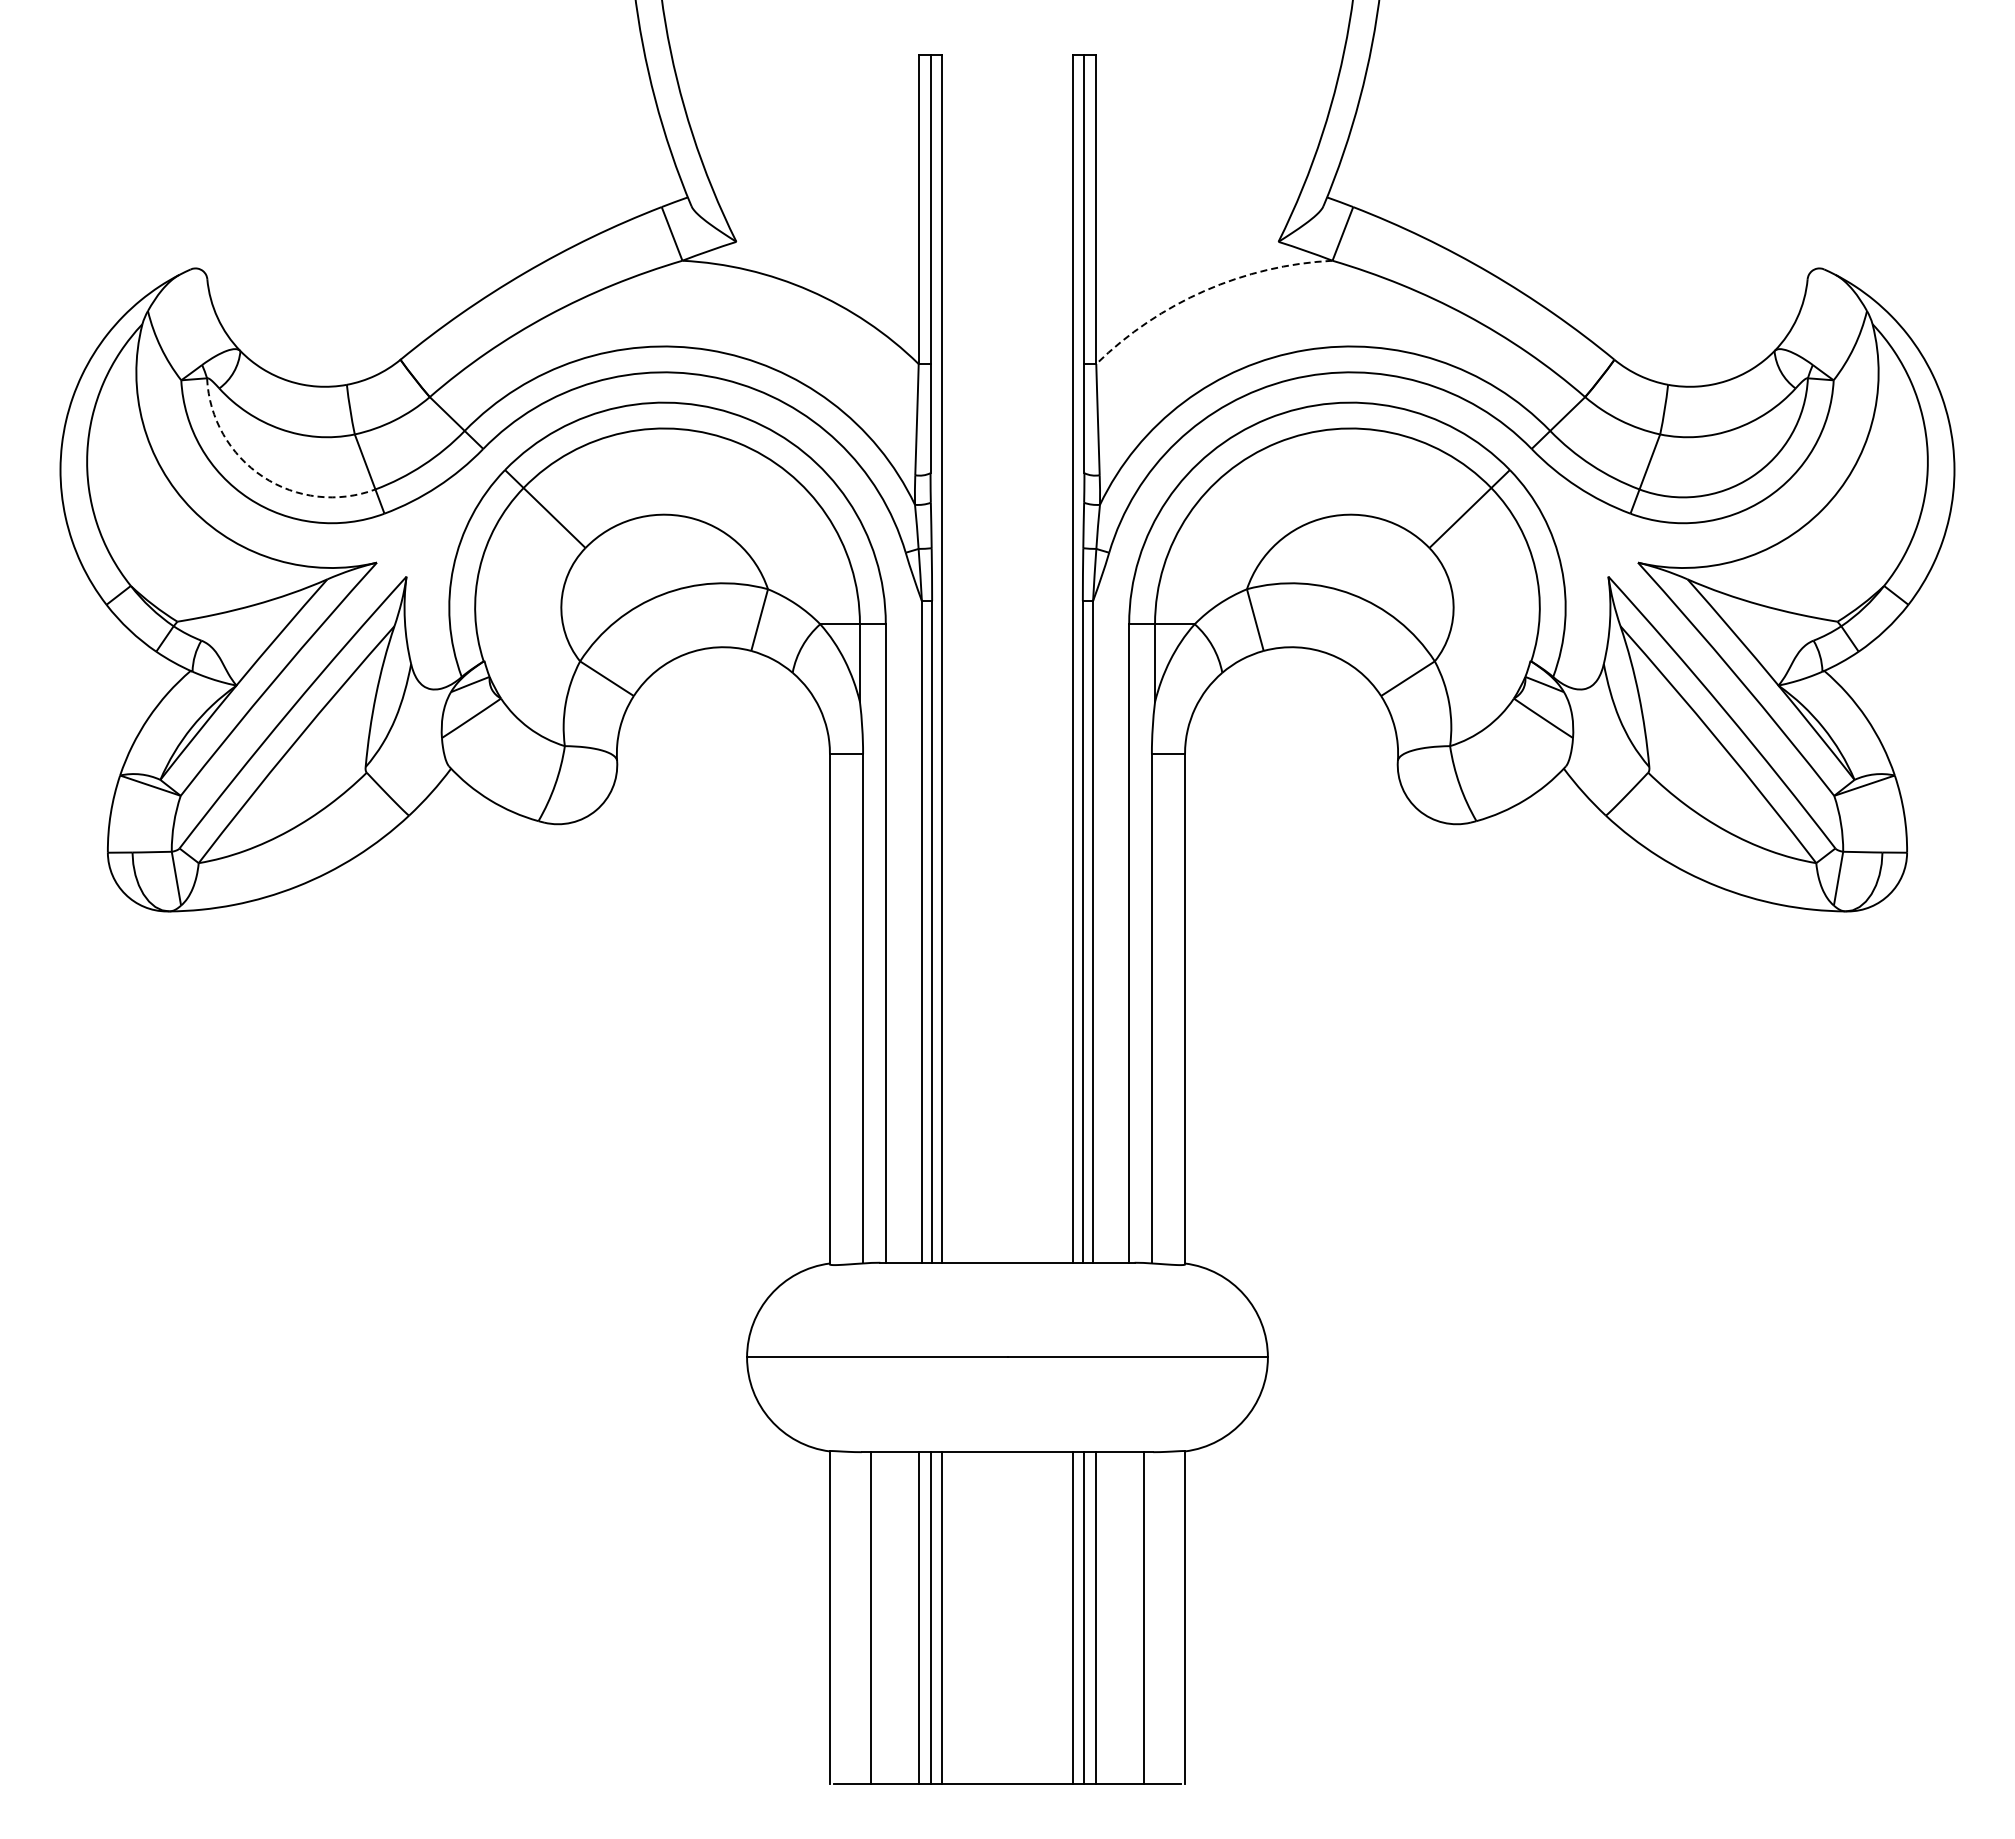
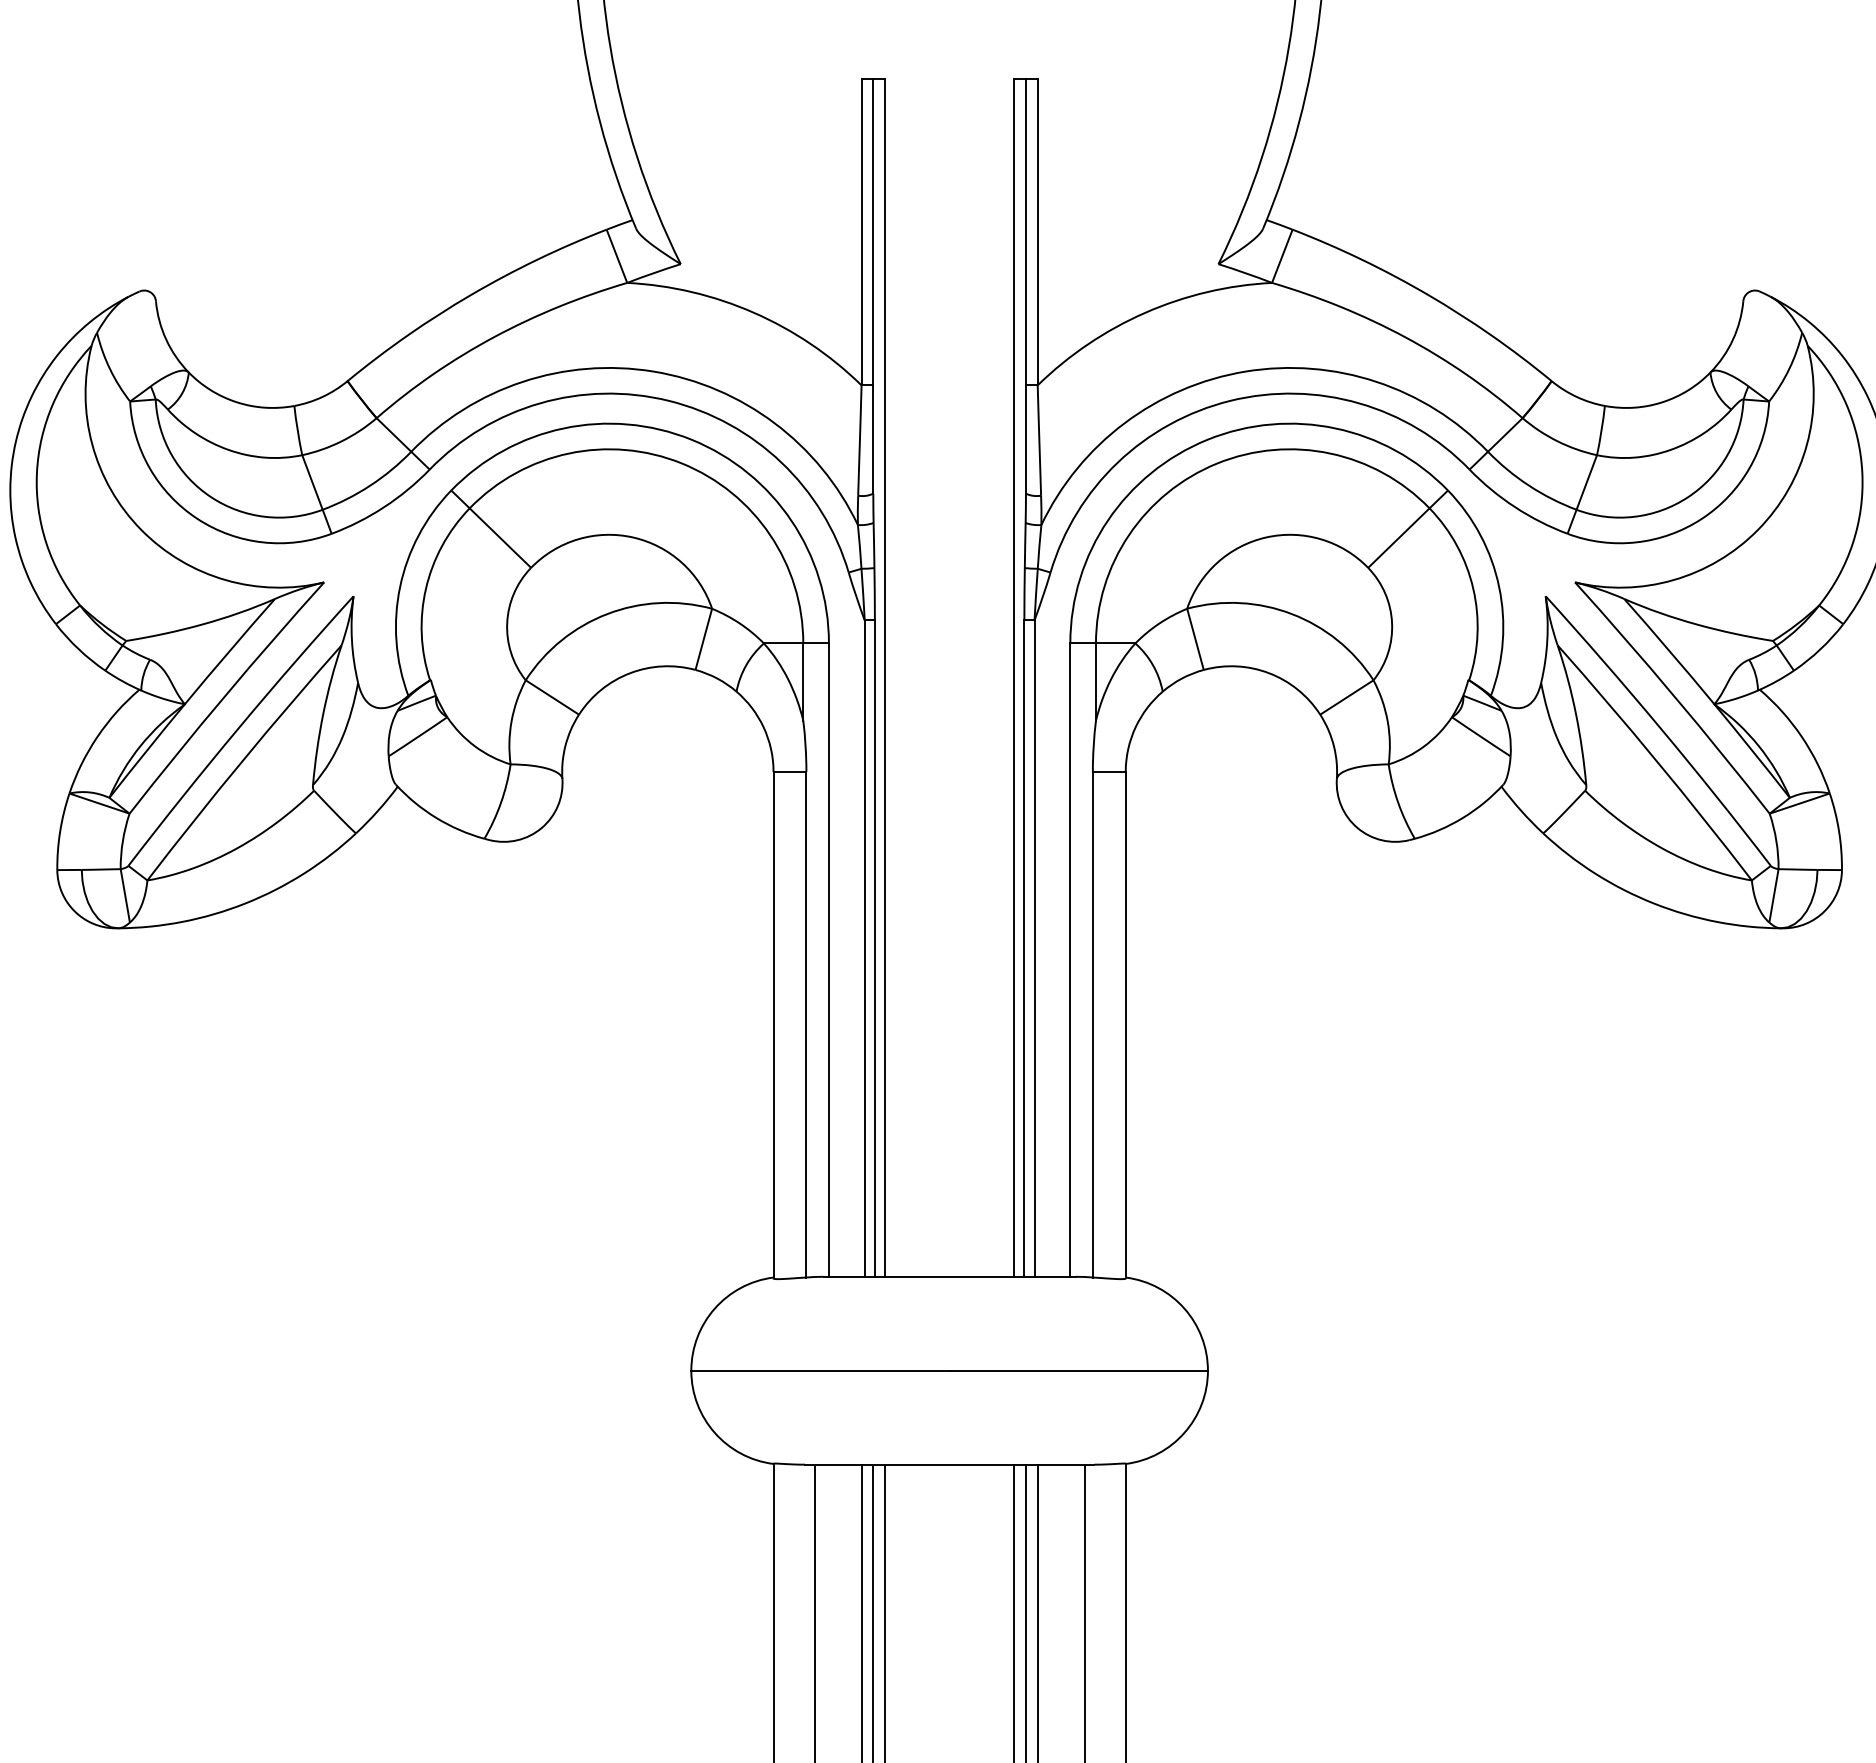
arc: (1204, 290) -> (1145, 312), dashed -> solid
arc: (262, 476) -> (210, 496), dashed -> solid

